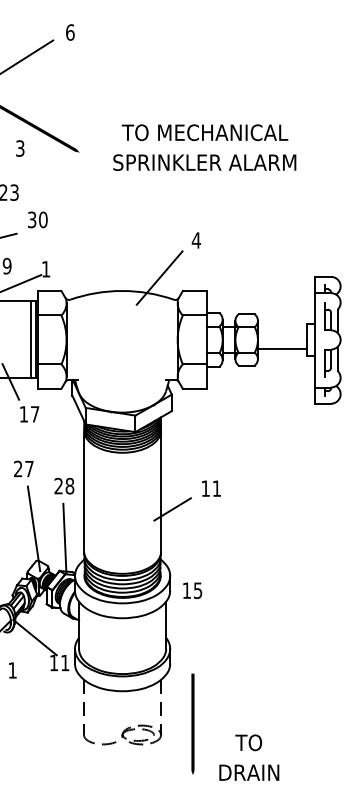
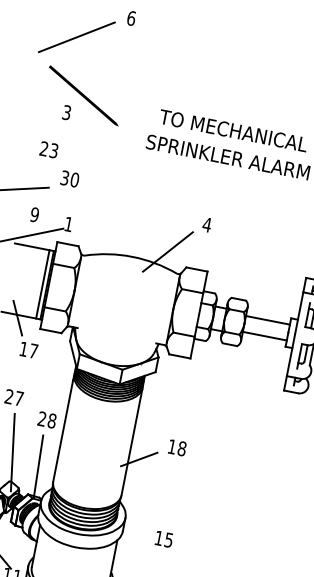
line: (282, 331) -> (267, 320), added
text: (216, 488) -> (181, 448), 11 -> 18
text: (192, 590) -> (164, 539), moved

